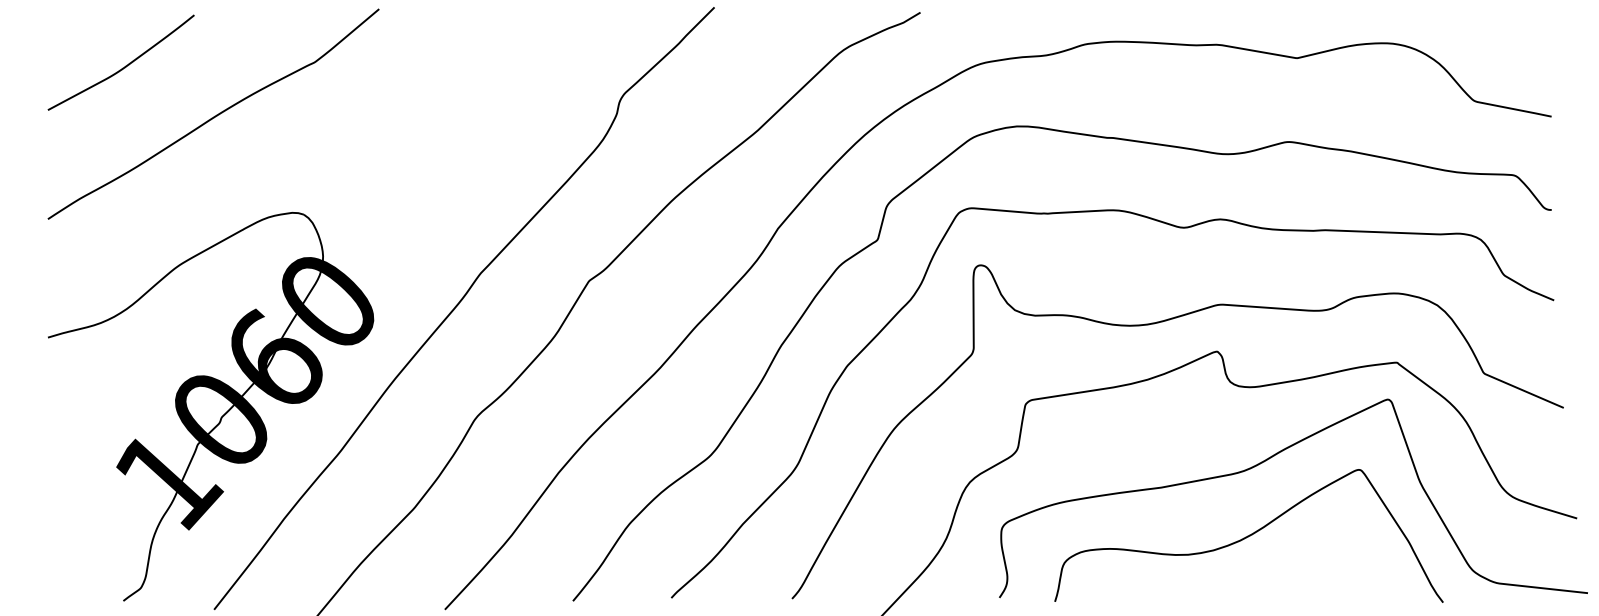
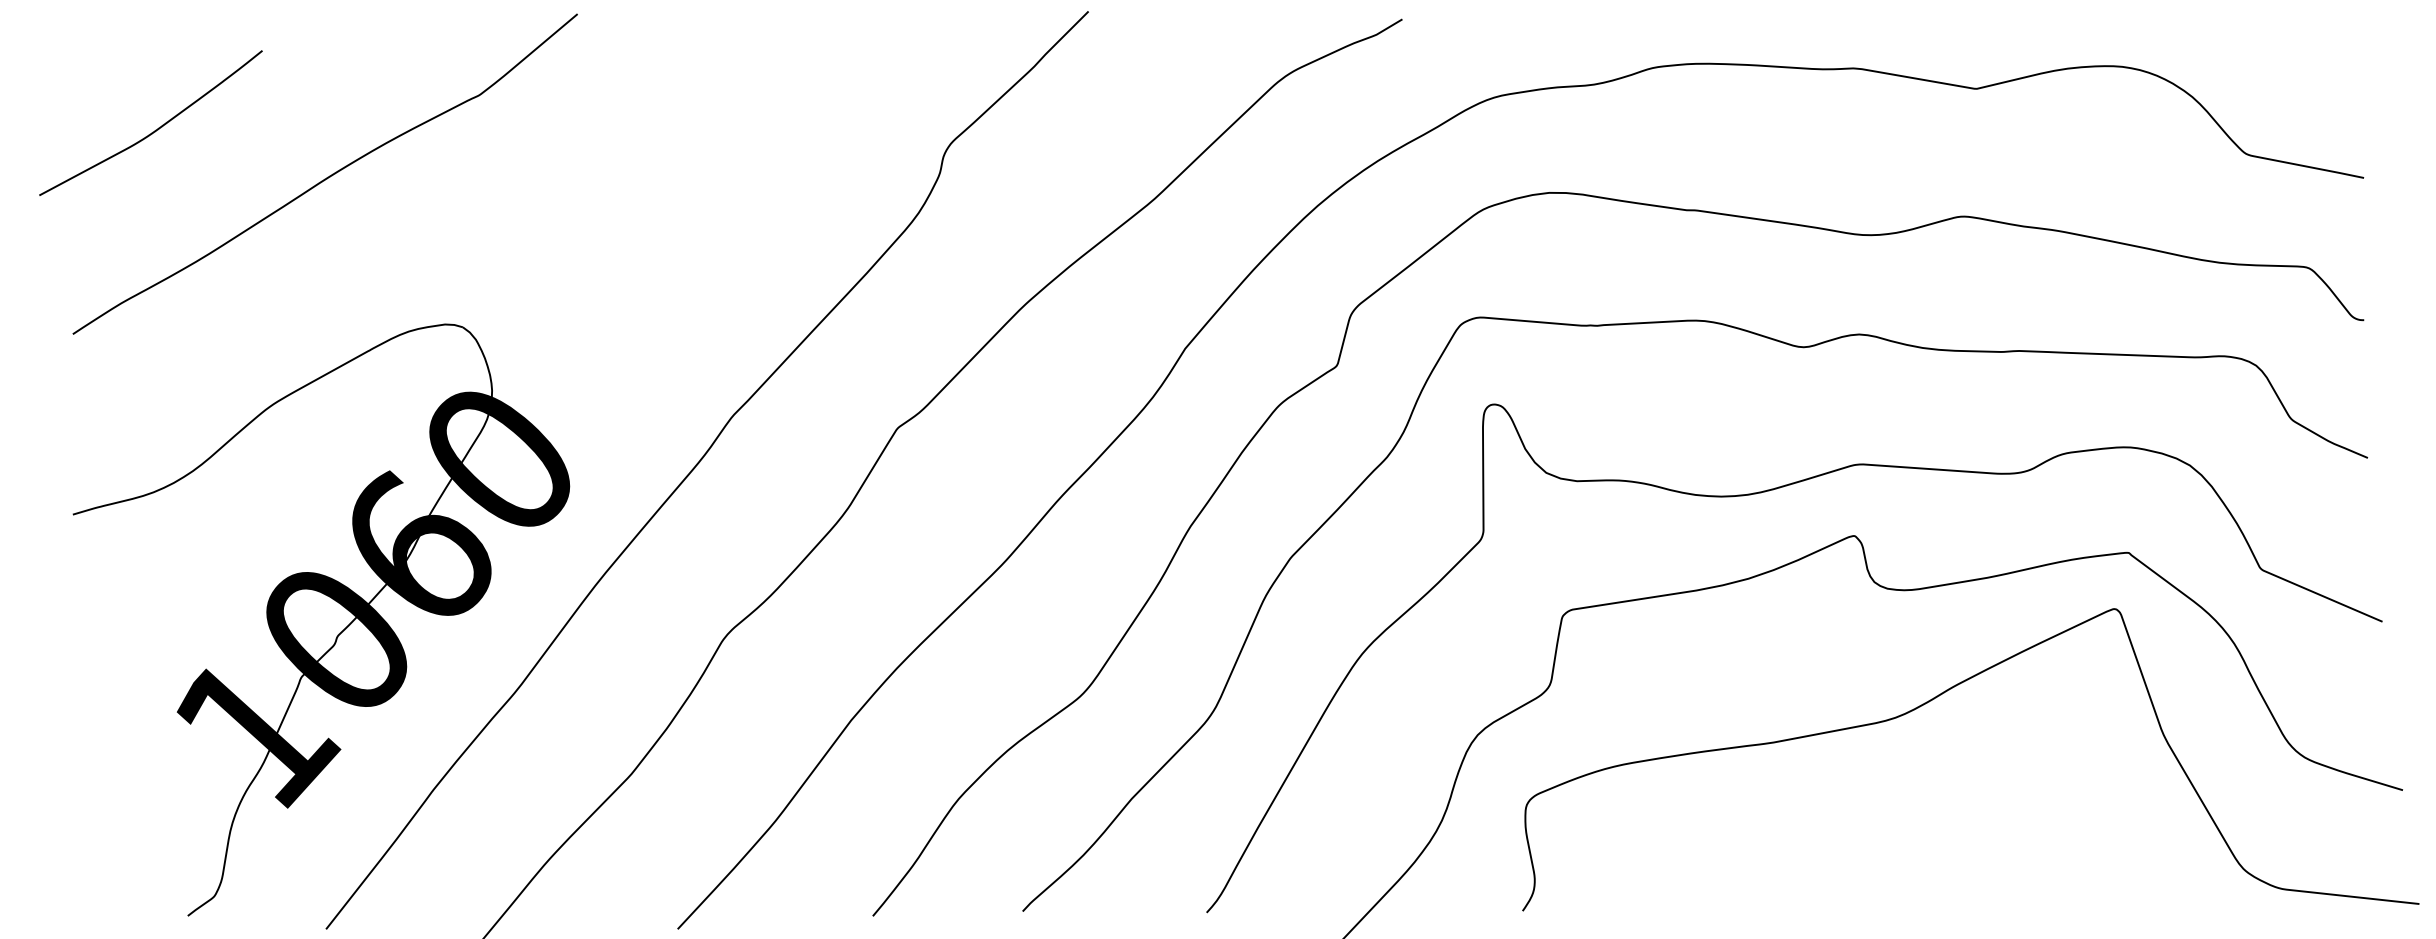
curve: (122, 67) -> (152, 130), moved
curve: (1248, 535) -> (1902, 816), removed

